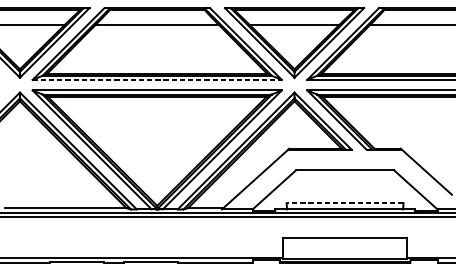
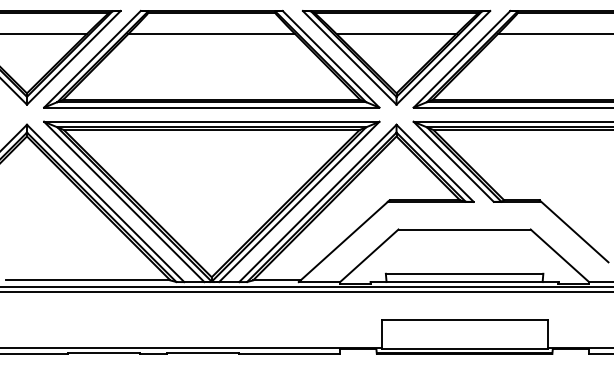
line: (157, 79) -> (211, 107), dashed -> solid
line: (345, 203) -> (464, 273), dashed -> solid

